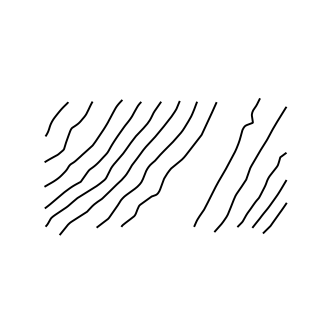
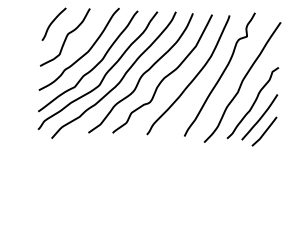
curve: (199, 168) -> (192, 79), added

